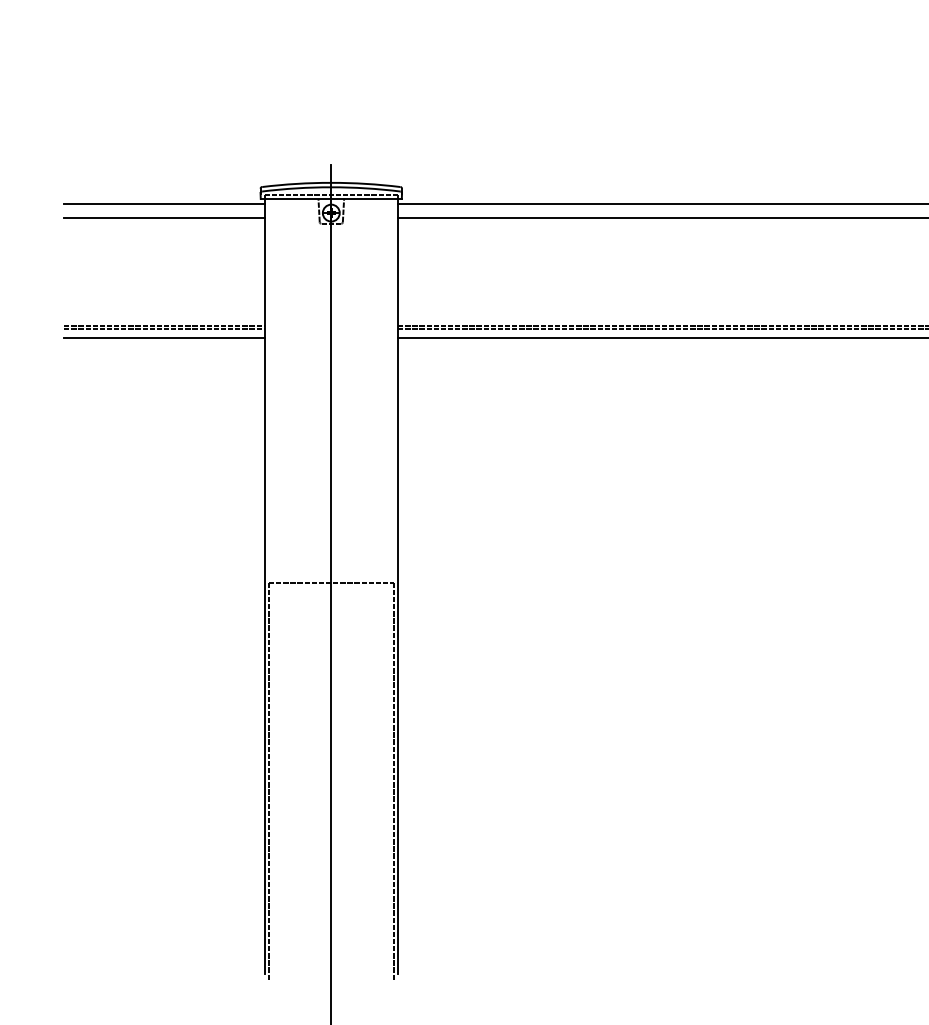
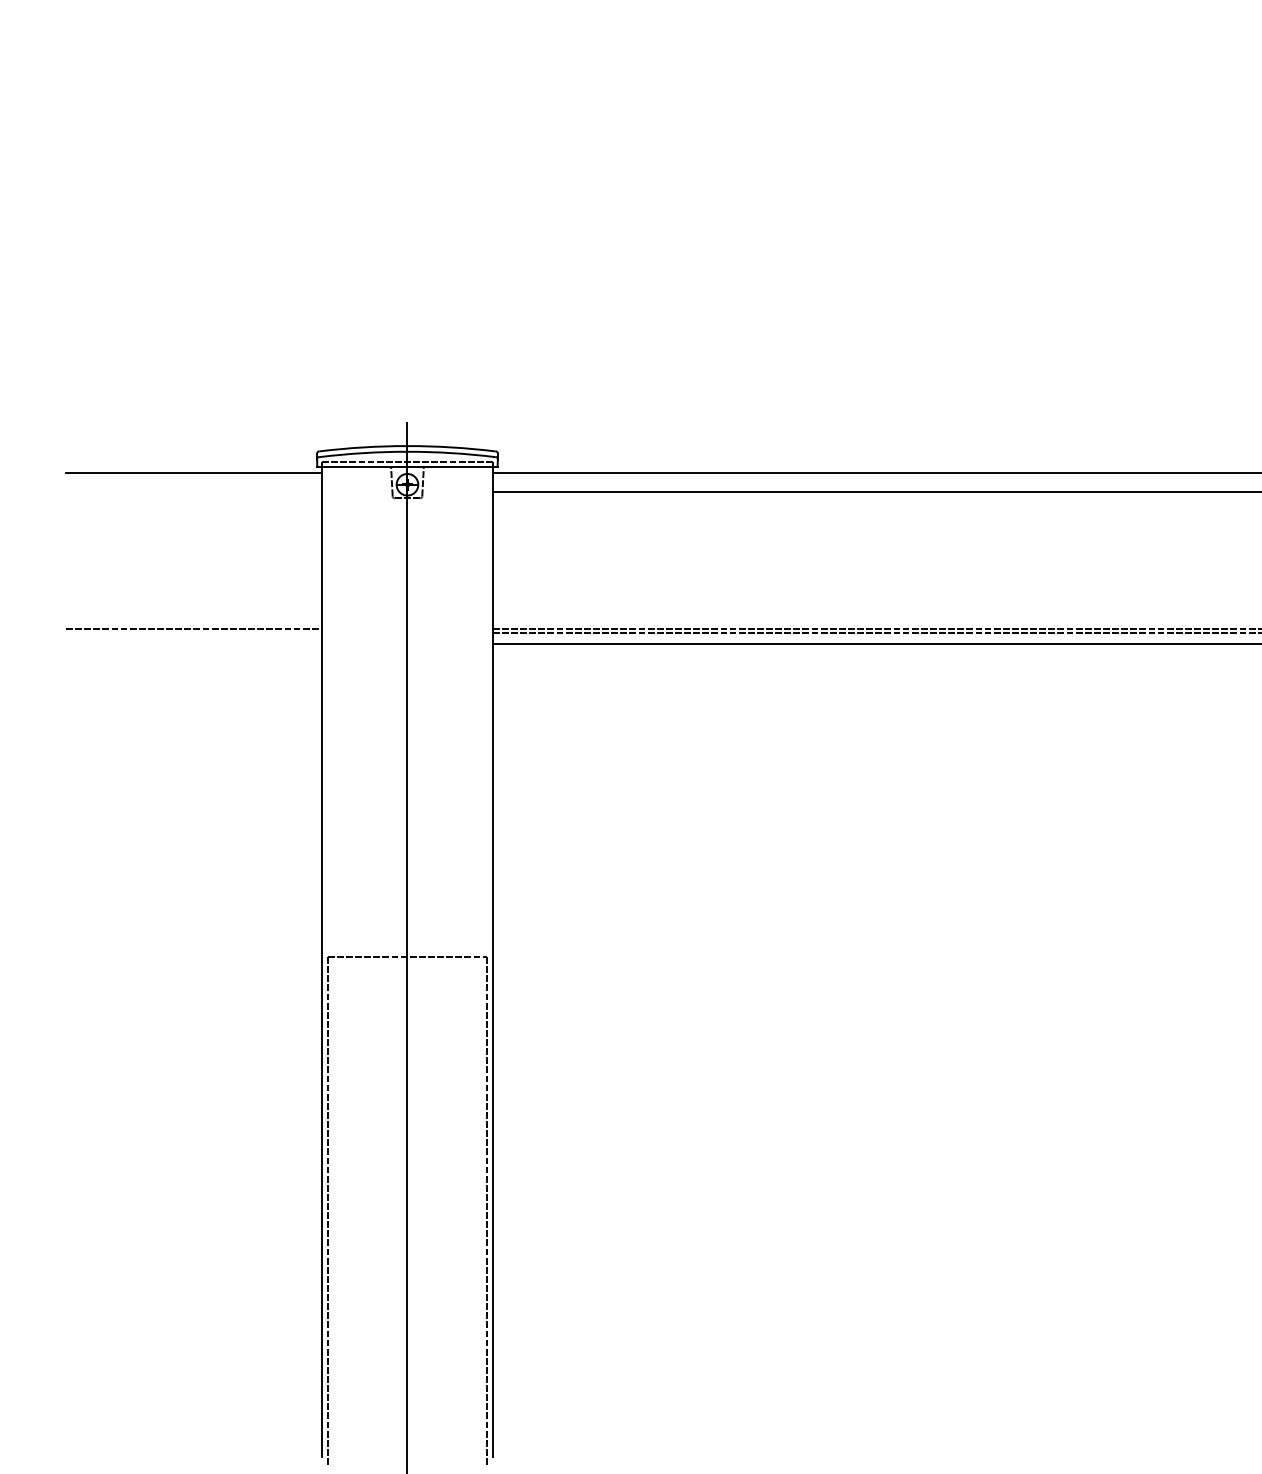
line: (163, 218) -> (193, 491), removed
line: (163, 328) -> (193, 632), removed
line: (163, 338) -> (193, 644), removed

